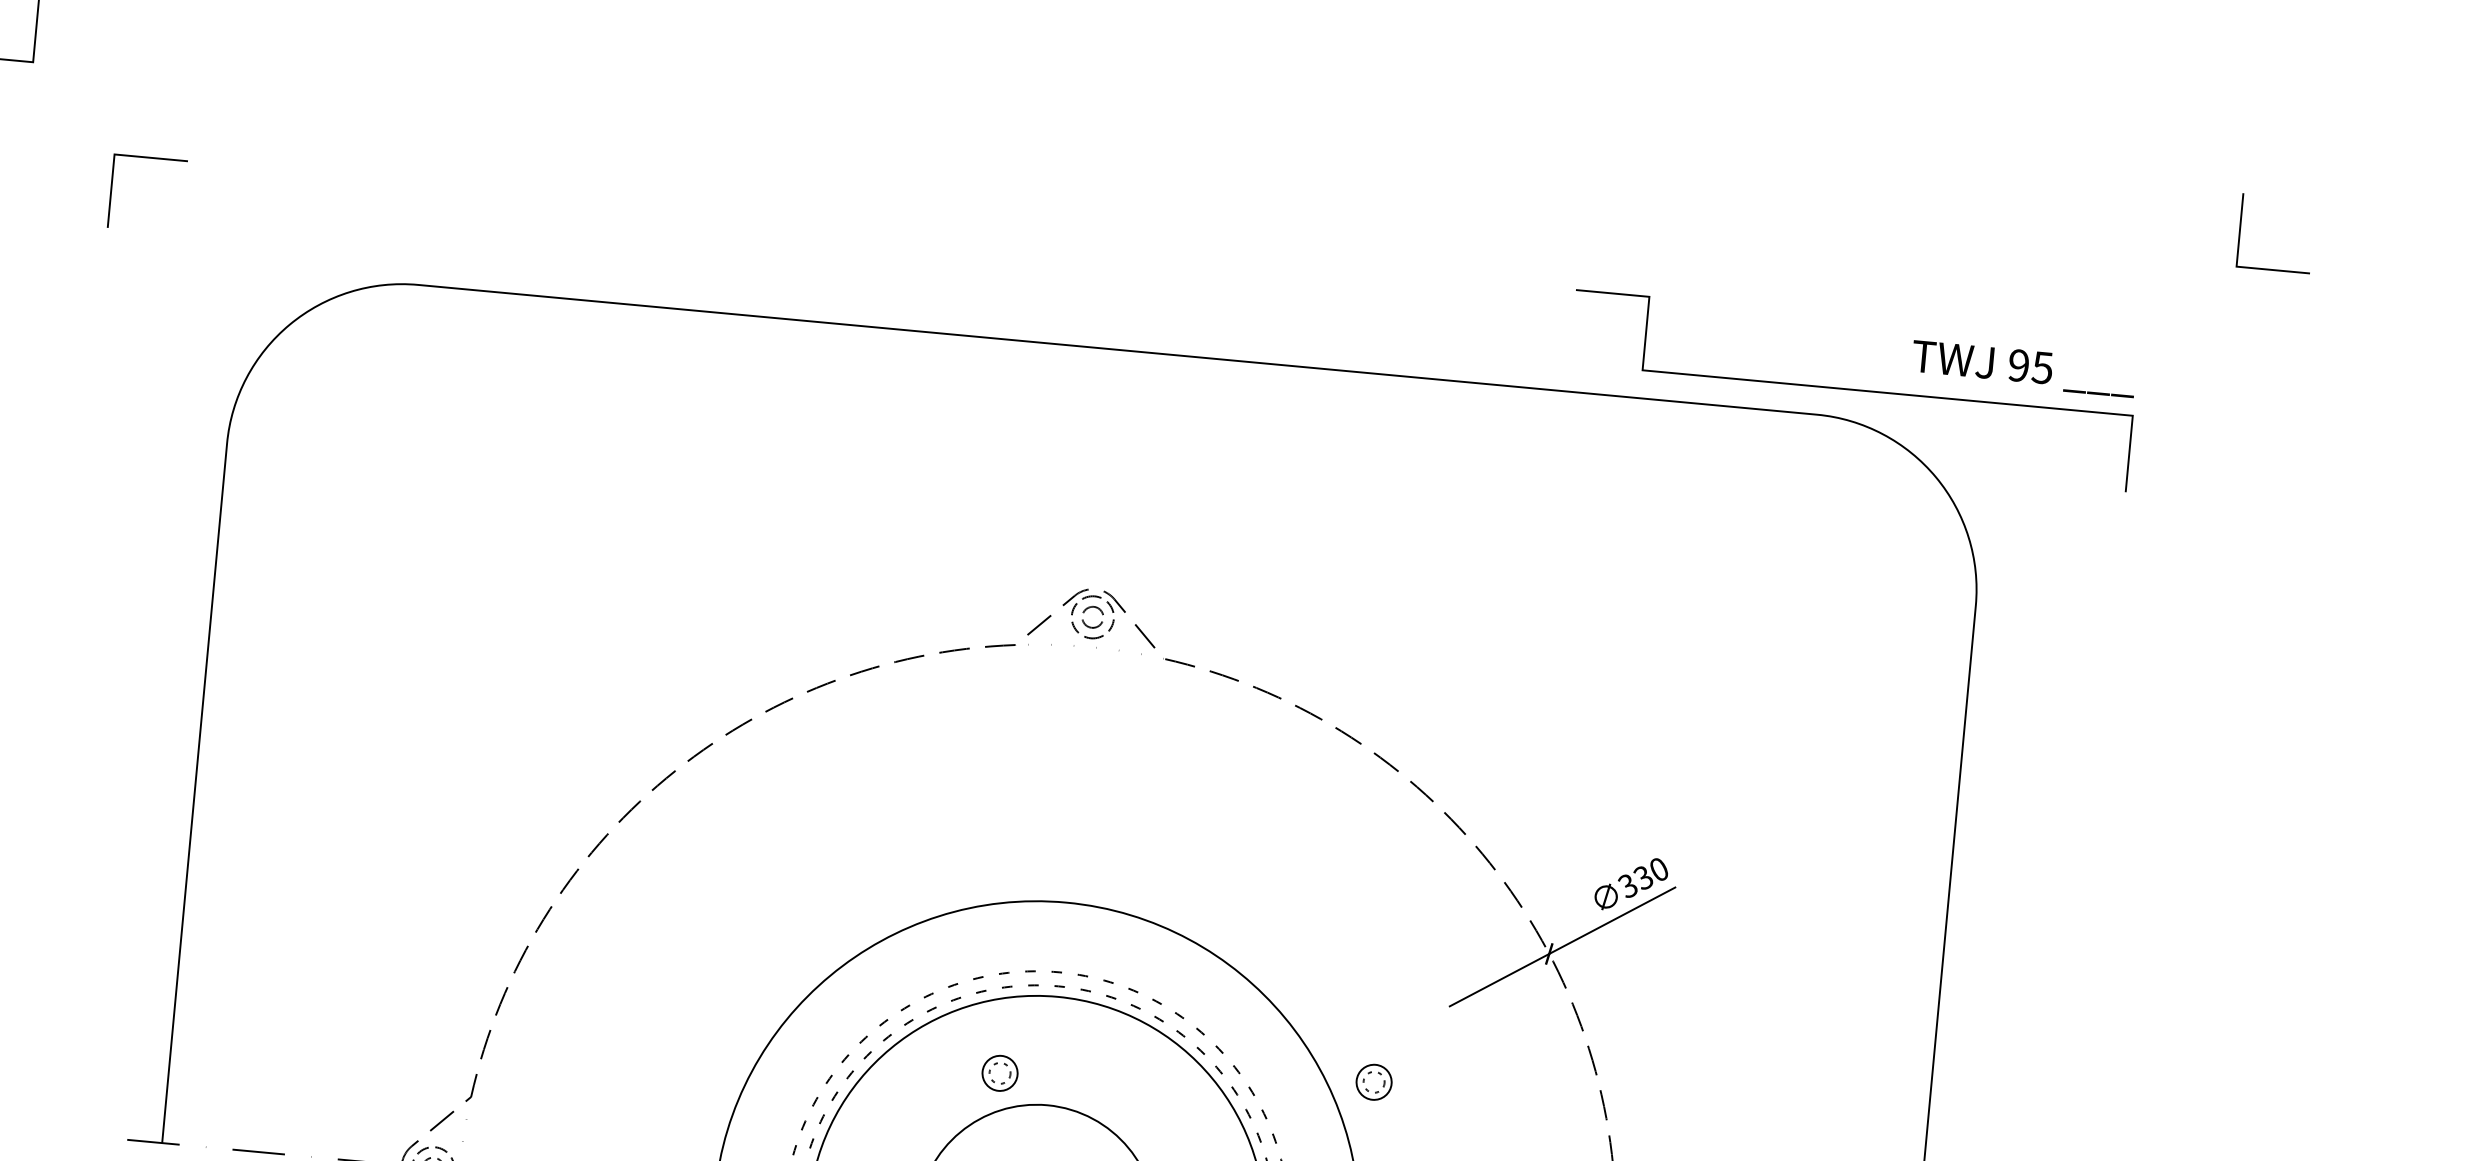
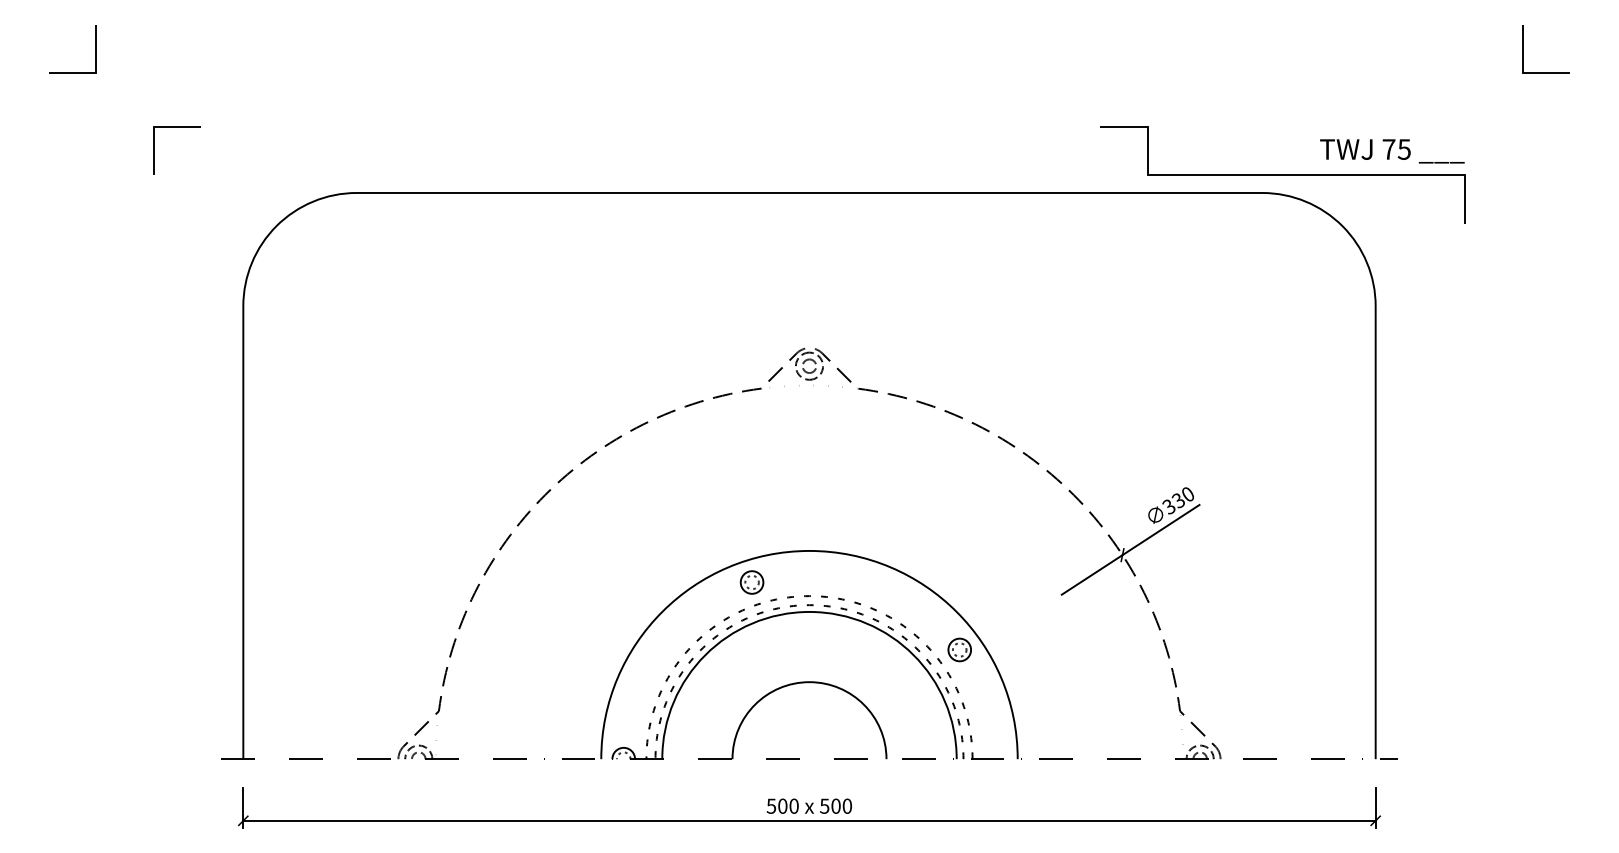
text: (2018, 365) -> (1388, 149), 95 -> 75
part: (999, 1073) -> (751, 582), moved
part: (1373, 1081) -> (959, 649), moved

